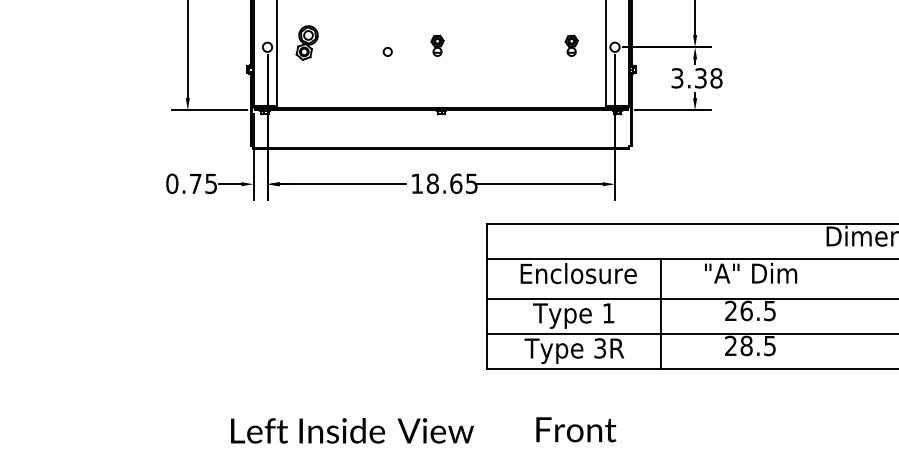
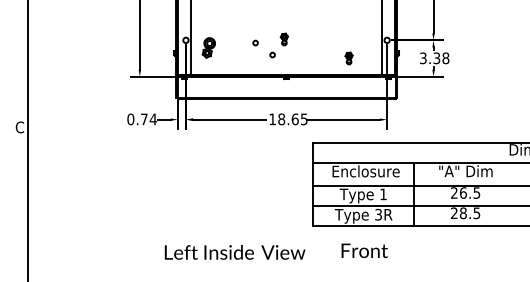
part: (306, 42) -> (208, 47), moved
part: (570, 45) -> (348, 58), moved
circle: (416, 71) -> (272, 54), added
text: (211, 183) -> (153, 119), 0.75 -> 0.74
text: (575, 429) -> (364, 250), moved
text: (351, 430) -> (234, 252), moved

